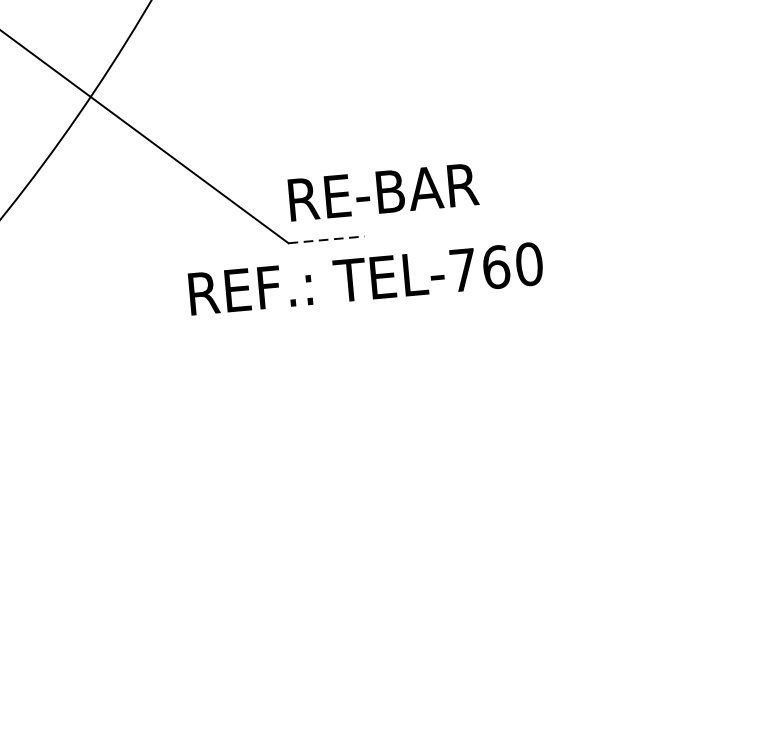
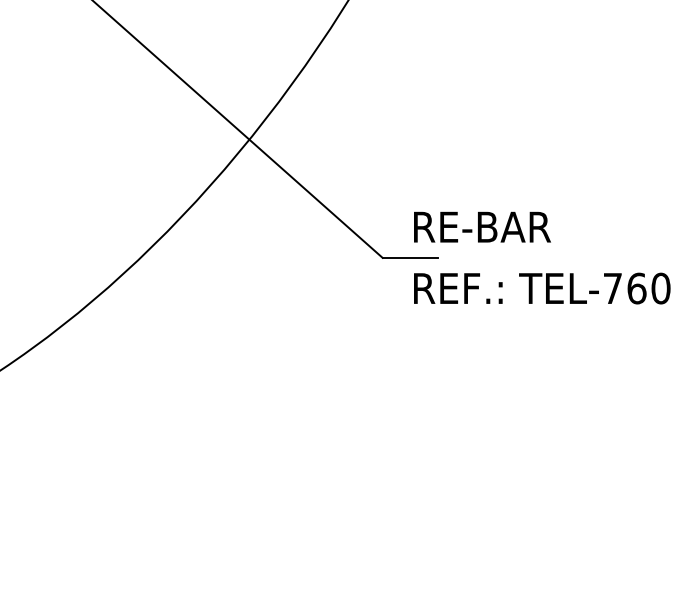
text: (383, 191) -> (482, 226), moved
line: (326, 239) -> (410, 257), dashed -> solid
text: (366, 278) -> (542, 288), moved

